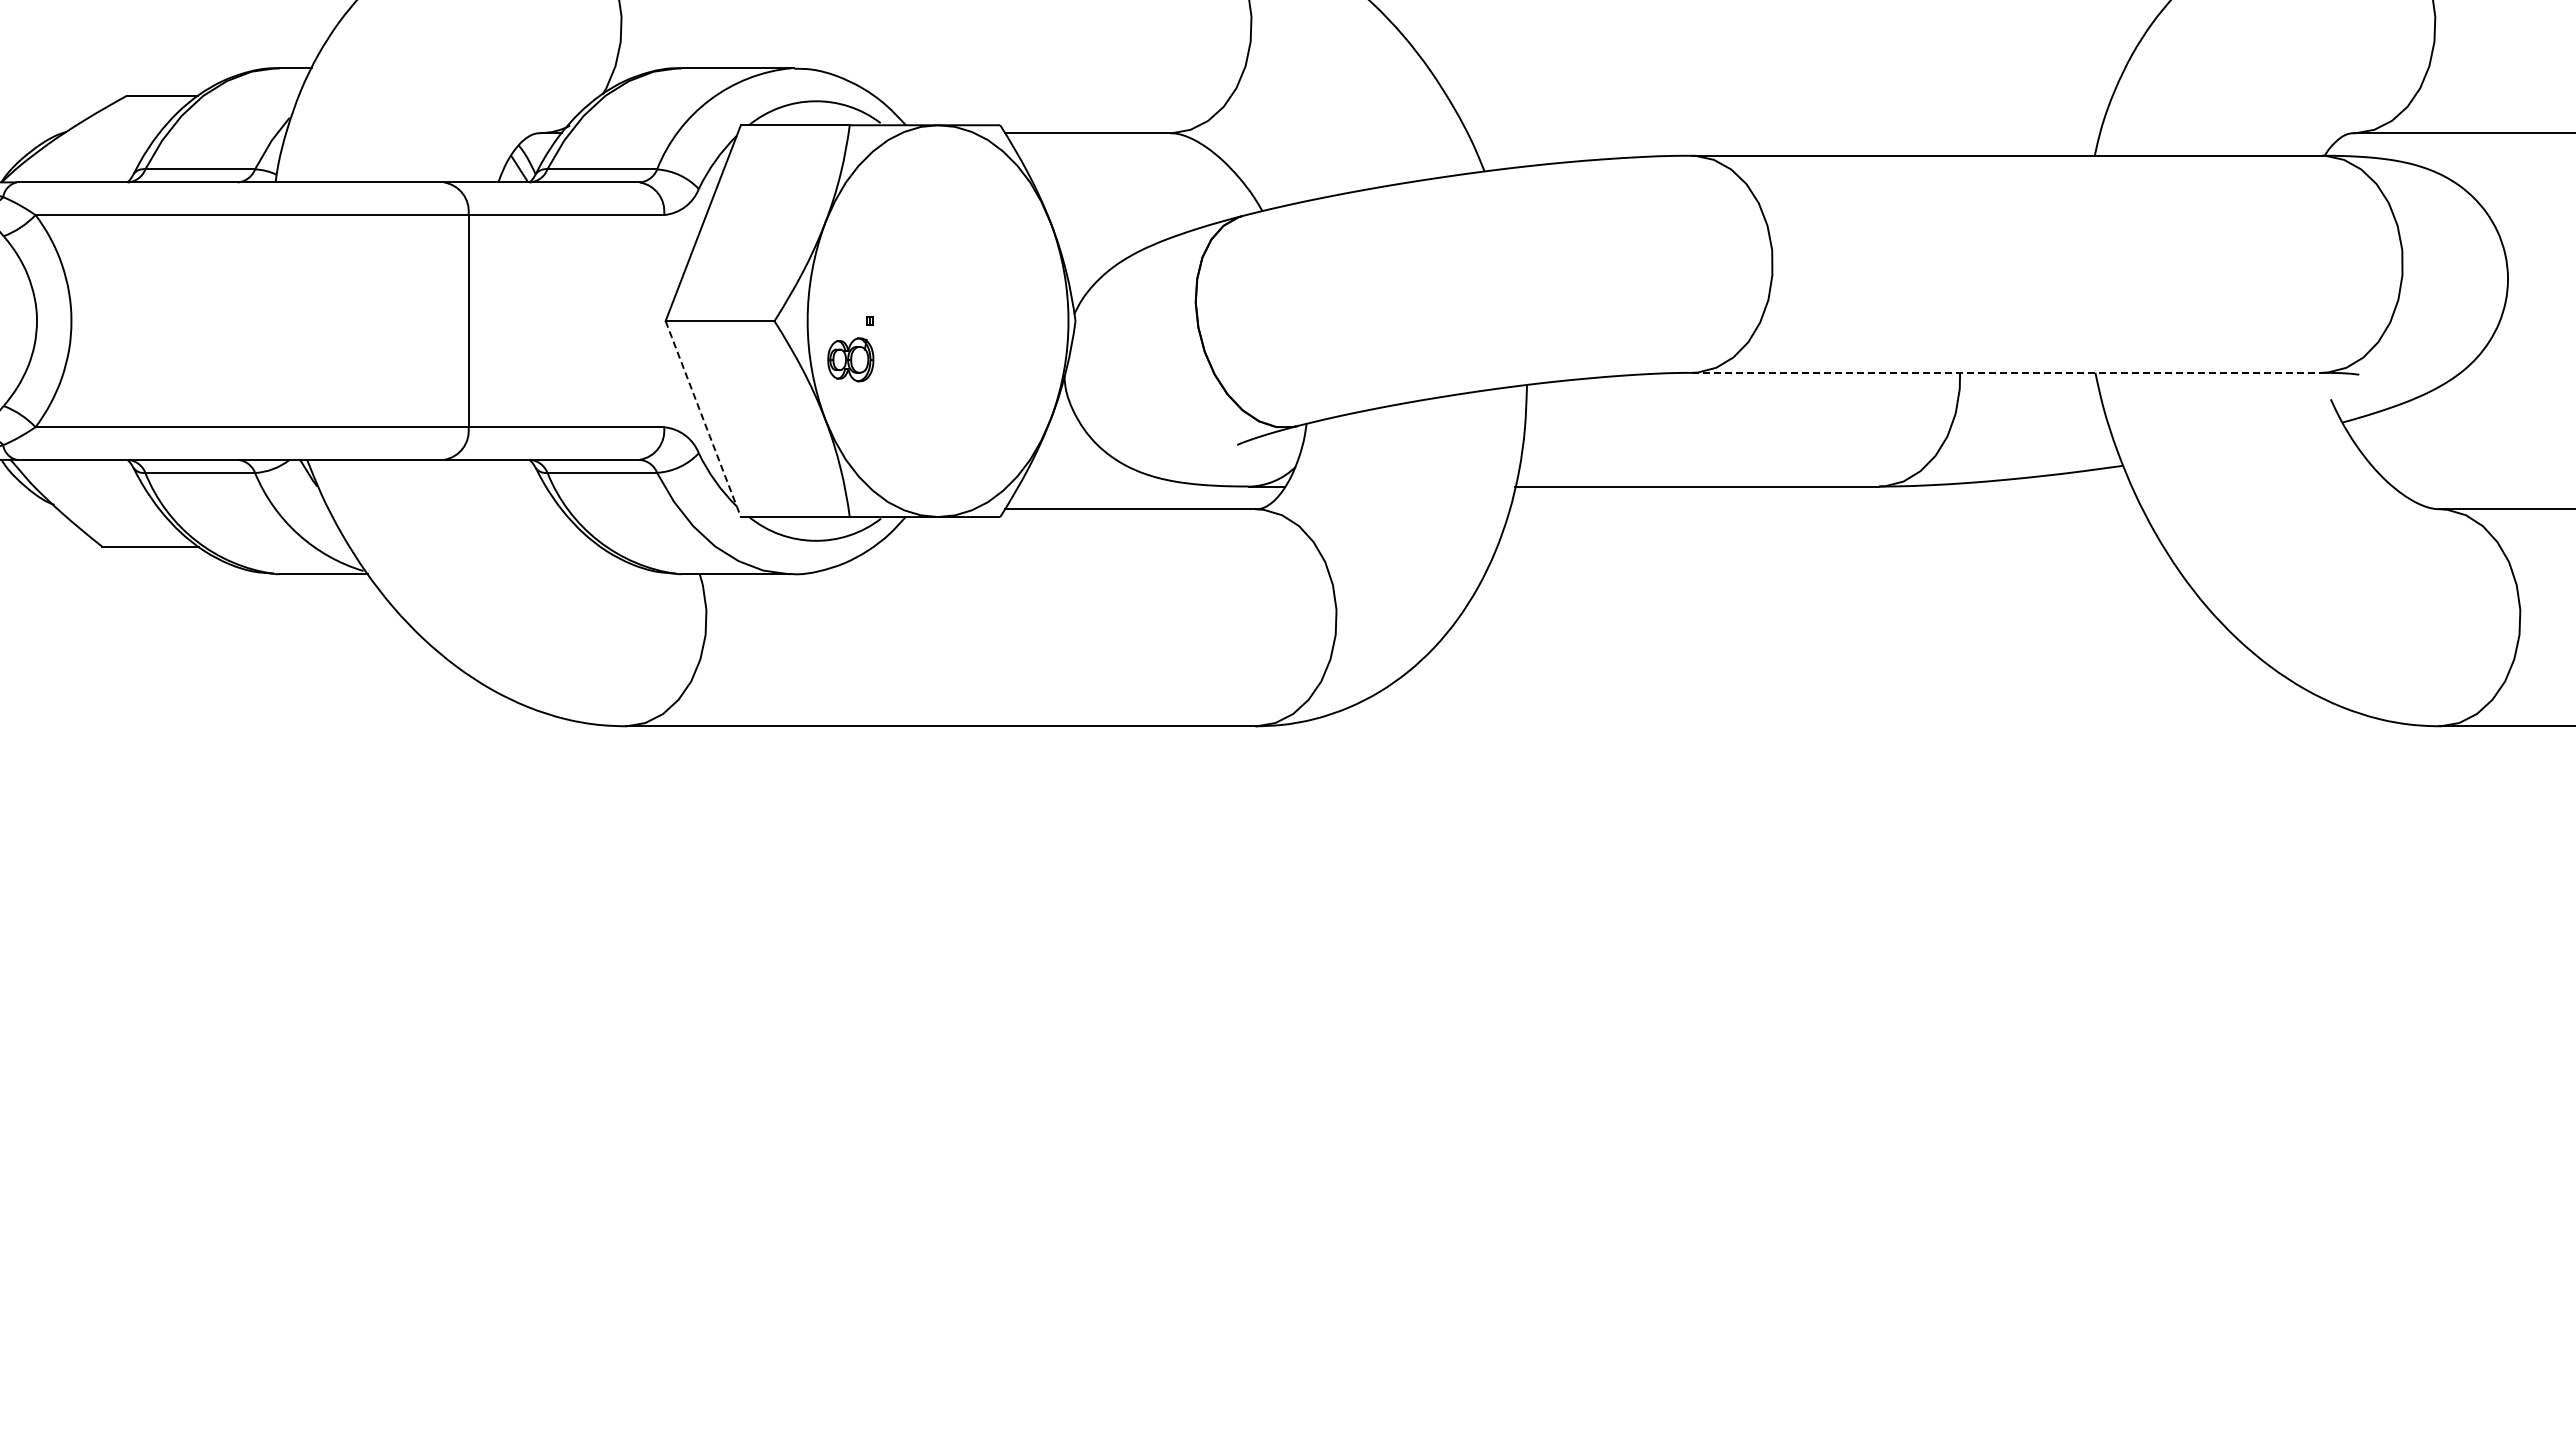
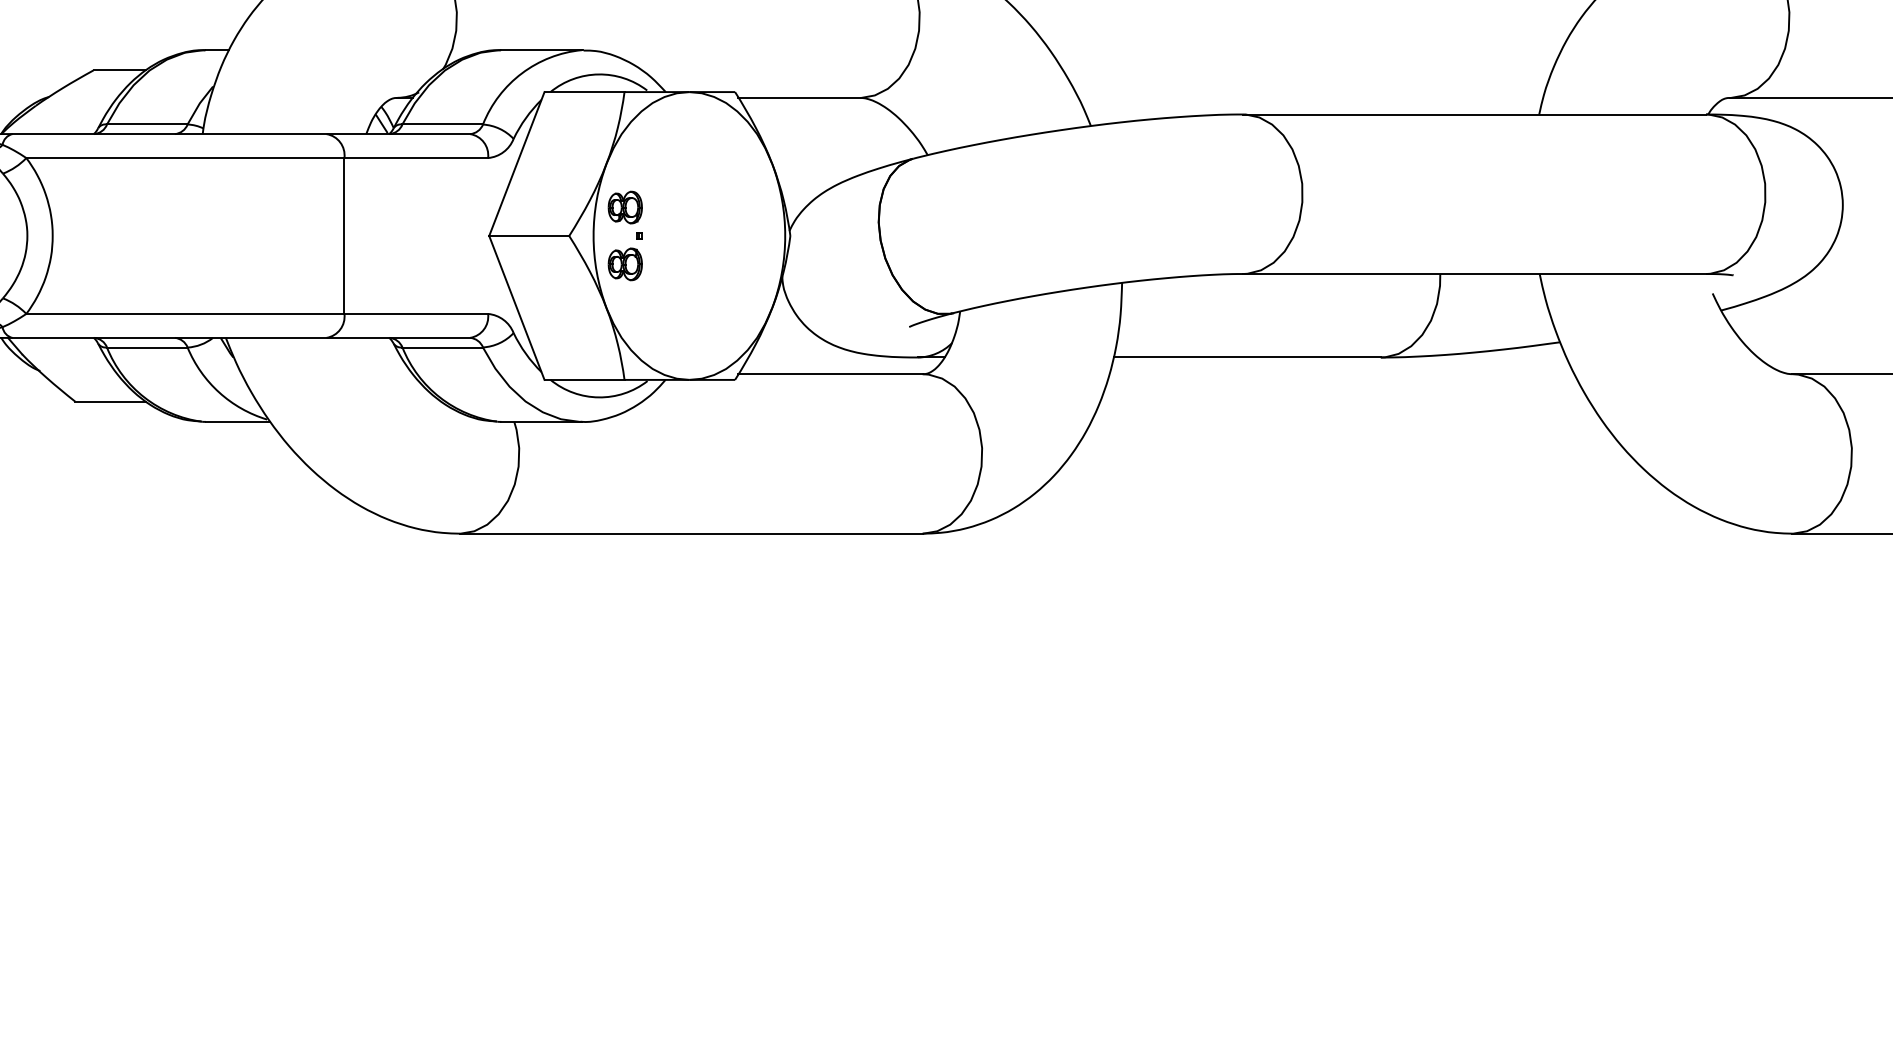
part: (850, 282) -> (625, 207), added
line: (2006, 372) -> (1474, 273), dashed -> solid
line: (703, 419) -> (517, 308), dashed -> solid

